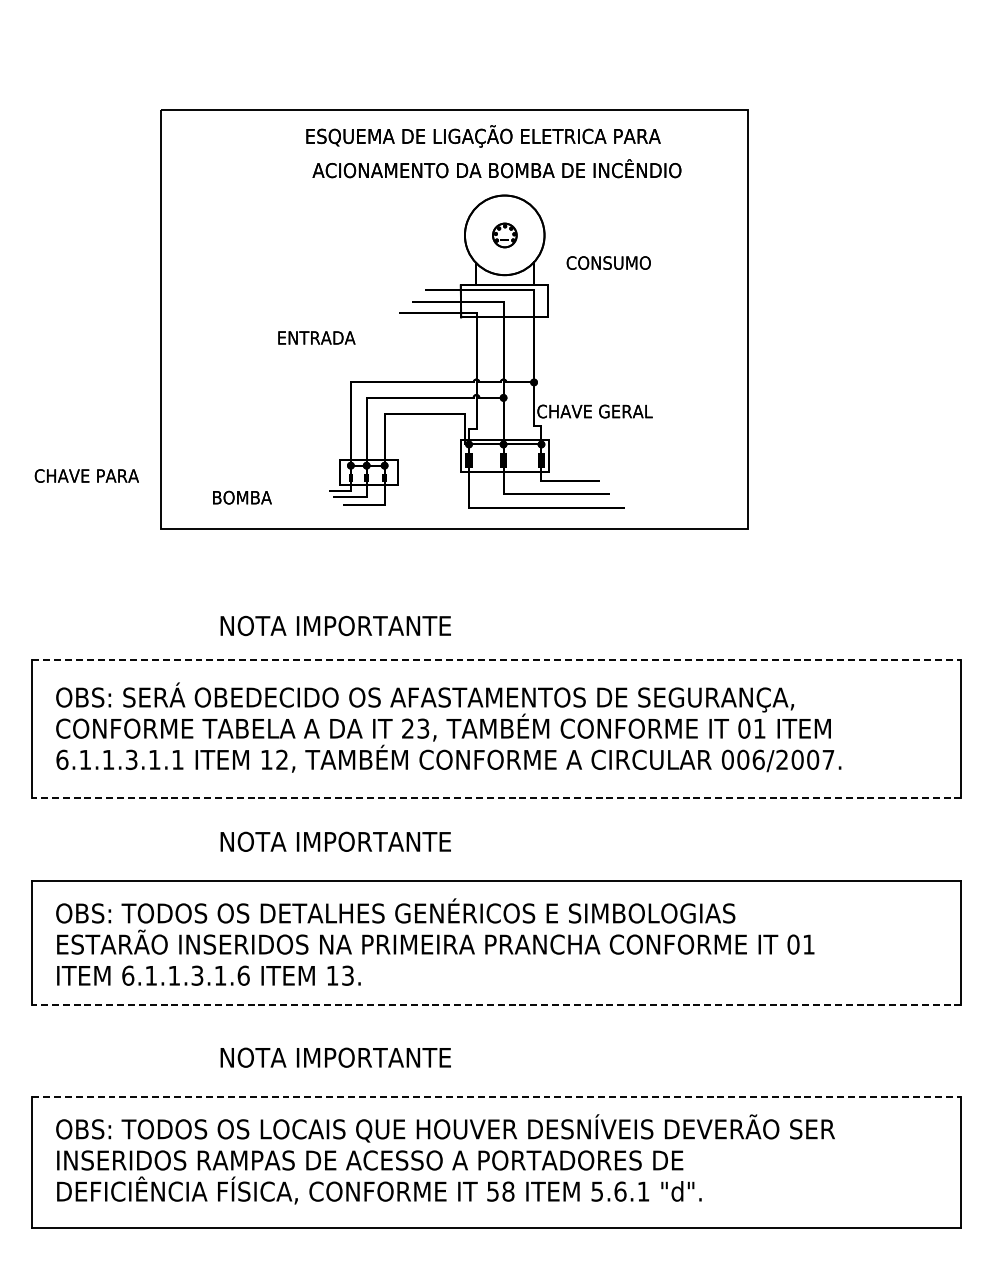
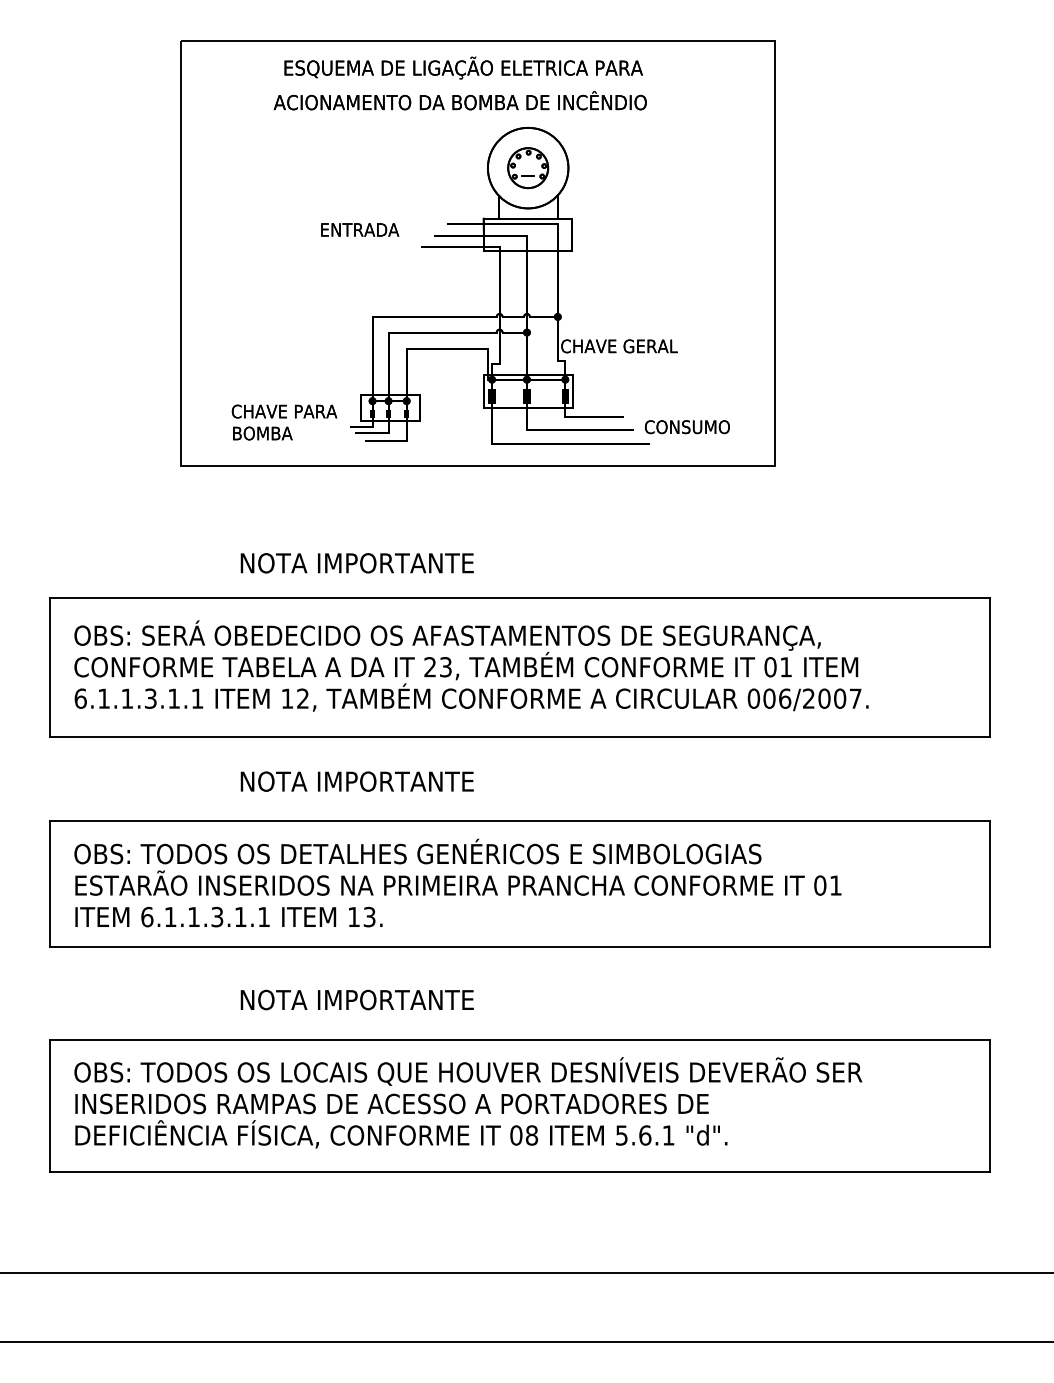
text: (483, 135) -> (463, 67), moved
text: (496, 168) -> (459, 100), moved
part: (505, 235) -> (528, 168), size x1.67
text: (607, 263) -> (686, 427), moved
text: (317, 337) -> (360, 229), moved
text: (86, 475) -> (284, 411), moved
line: (497, 659) -> (520, 597), dashed -> solid
line: (497, 797) -> (520, 736), dashed -> solid
text: (244, 975) -> (264, 916), 6.1.1.3.1.6 -> 6.1.1.3.1.1
line: (497, 1004) -> (520, 946), dashed -> solid
line: (497, 1097) -> (520, 1040), dashed -> solid
text: (493, 1191) -> (516, 1135), 58 -> 08

